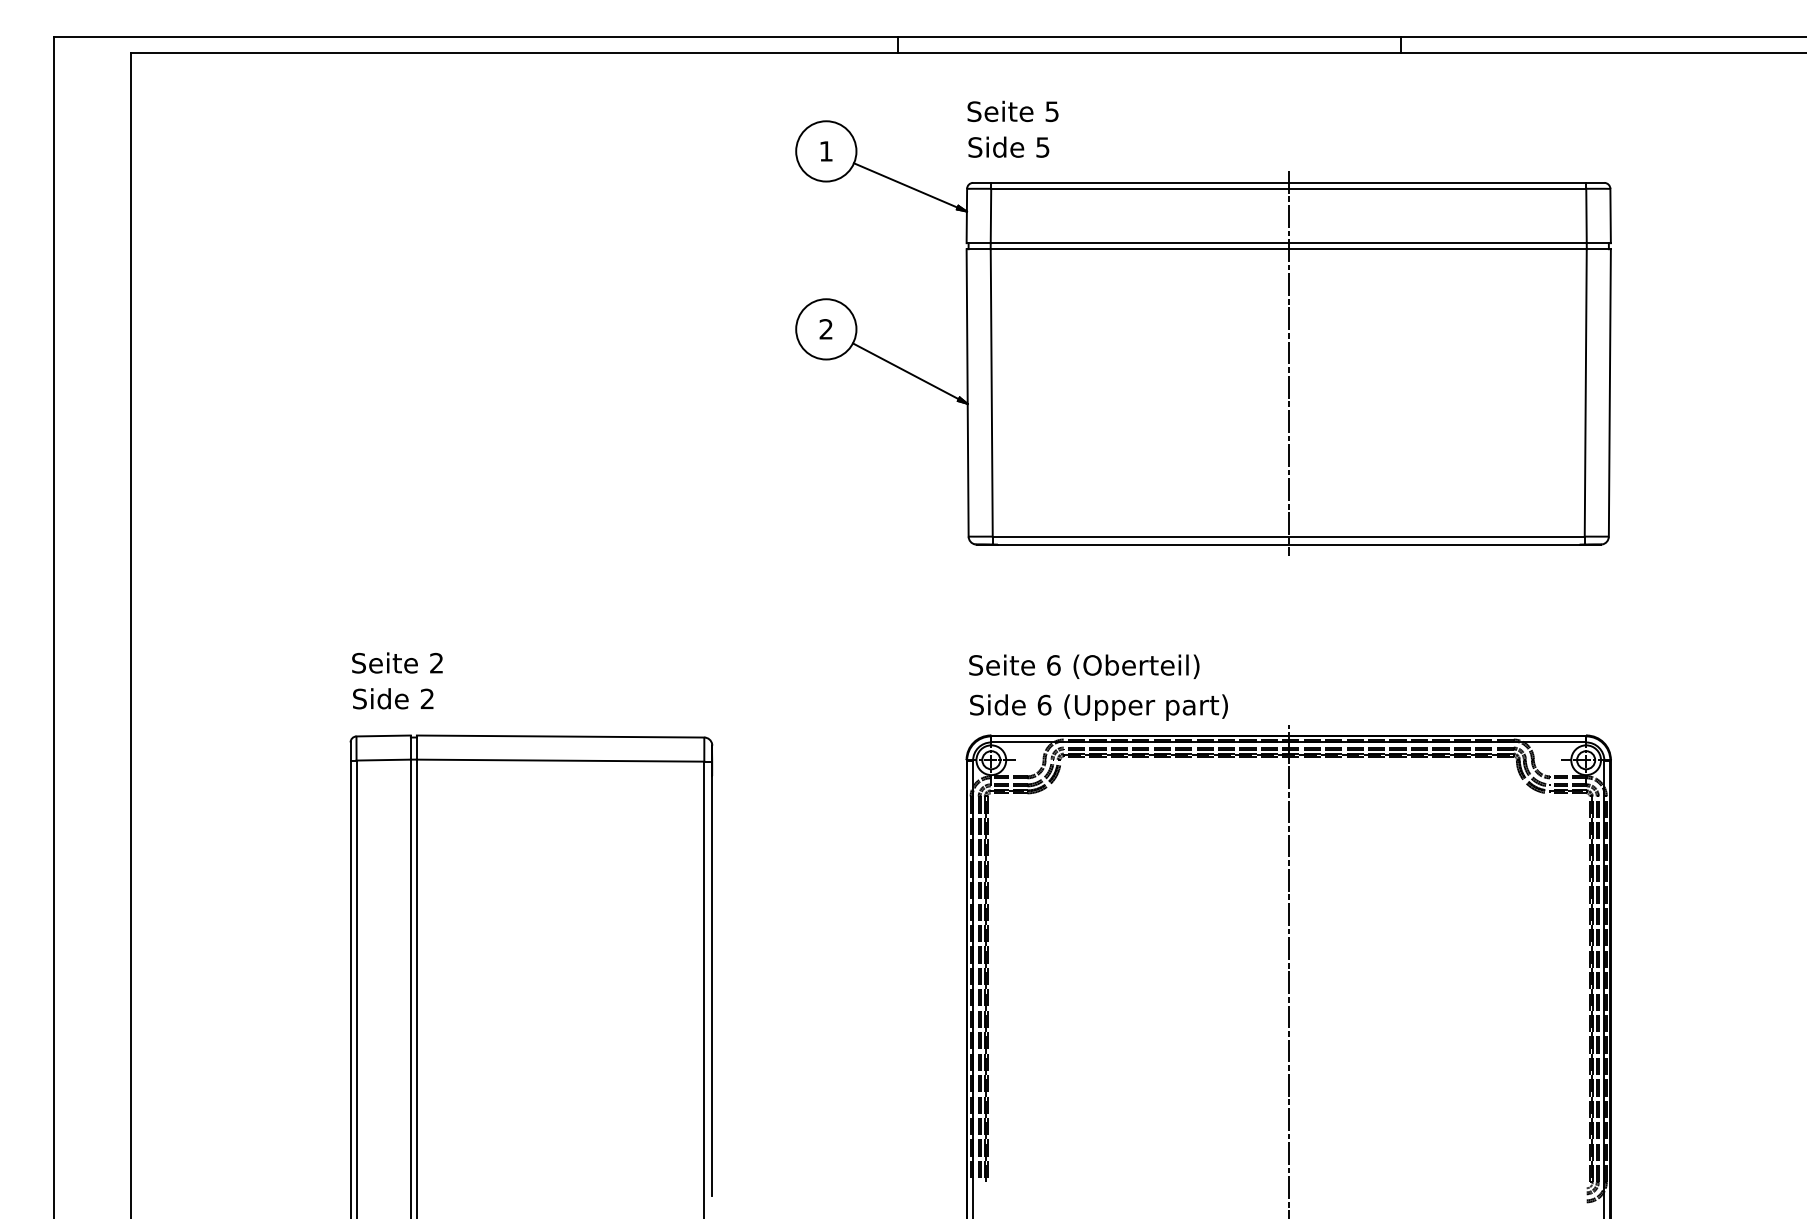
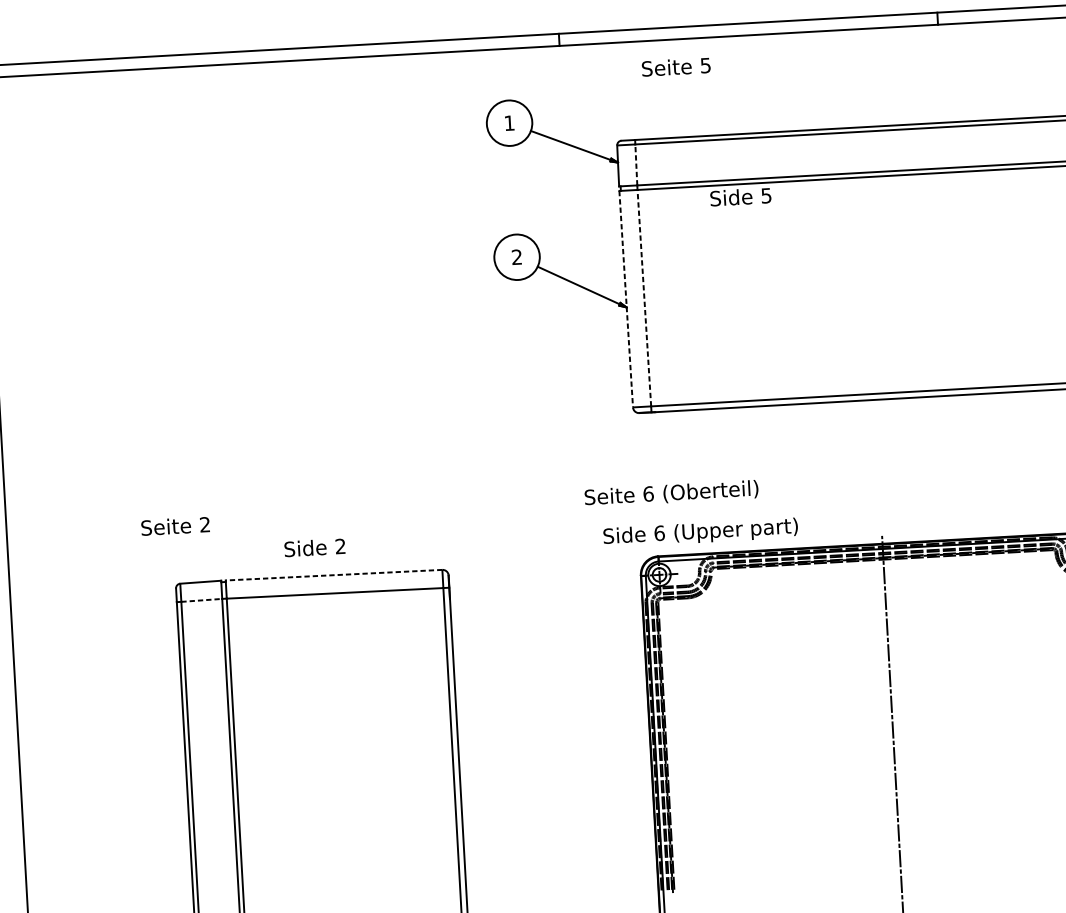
text: (1012, 111) -> (675, 67), moved
text: (1008, 146) -> (740, 196), moved
line: (990, 215) -> (635, 164), solid -> dashed
line: (1288, 362) -> (866, 262), removed
line: (967, 392) -> (626, 298), solid -> dashed
line: (991, 392) -> (644, 297), solid -> dashed
text: (397, 662) -> (175, 525), moved
text: (1084, 666) -> (671, 493), moved
text: (393, 698) -> (315, 547), moved
text: (1098, 707) -> (700, 532), moved
line: (560, 736) -> (333, 575), solid -> dashed
line: (384, 760) -> (202, 600), solid -> dashed

